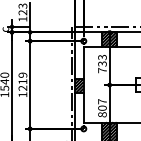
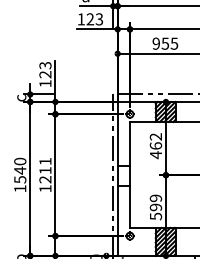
text: (102, 64) -> (155, 146), 733 -> 462
text: (22, 75) -> (45, 161), 1219 -> 1211
hatch: (79, 85) -> (123, 176), removed
text: (102, 108) -> (155, 207), 807 -> 599

